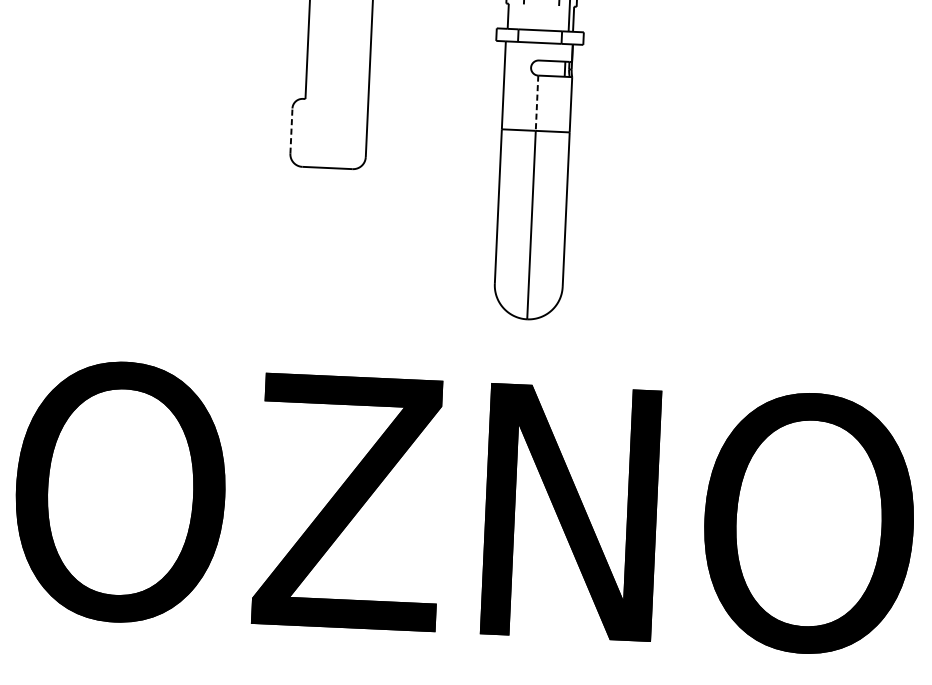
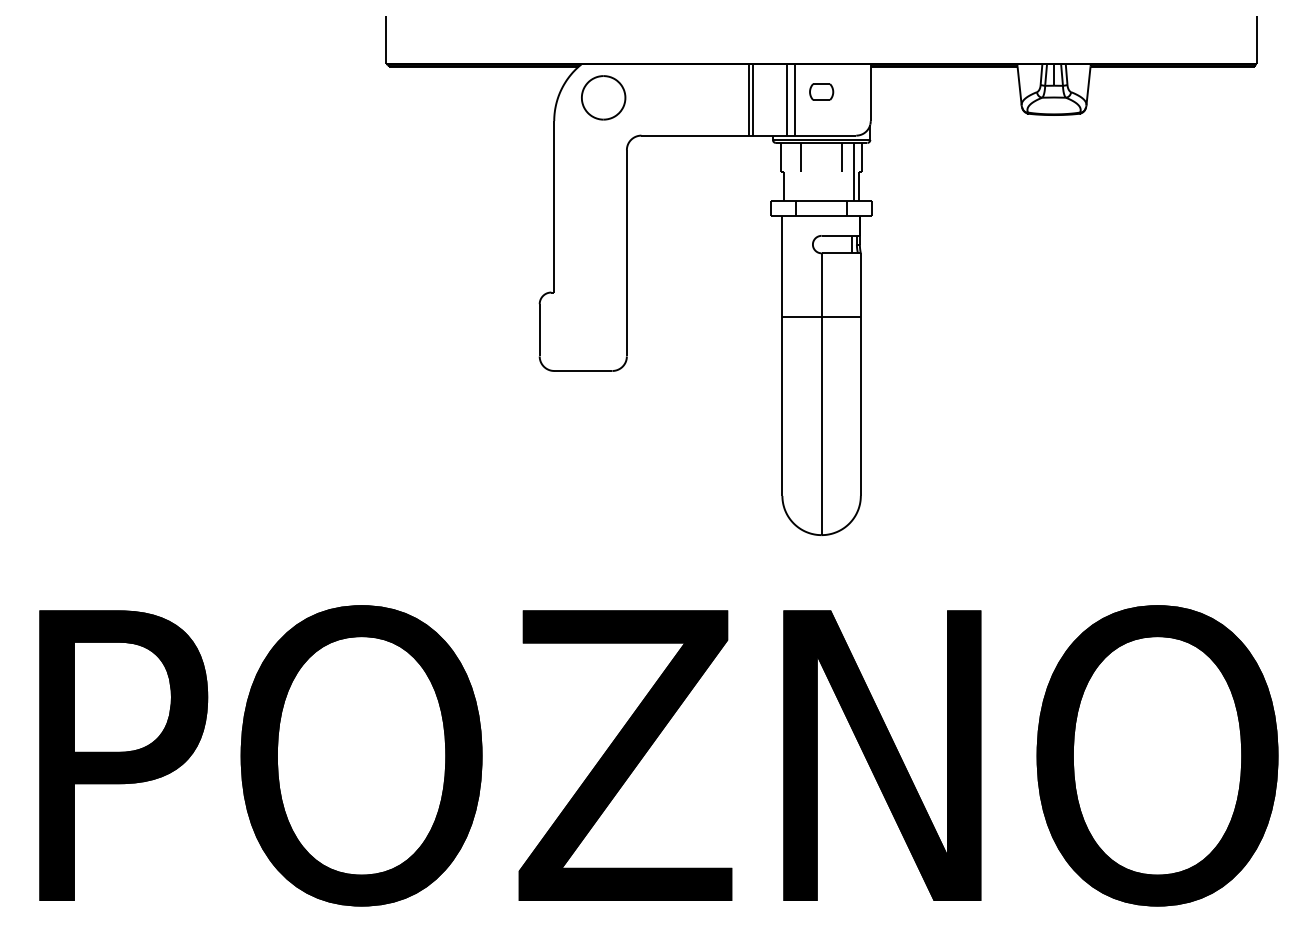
line: (536, 103) -> (821, 285), dashed -> solid
line: (291, 130) -> (539, 329), dashed -> solid

